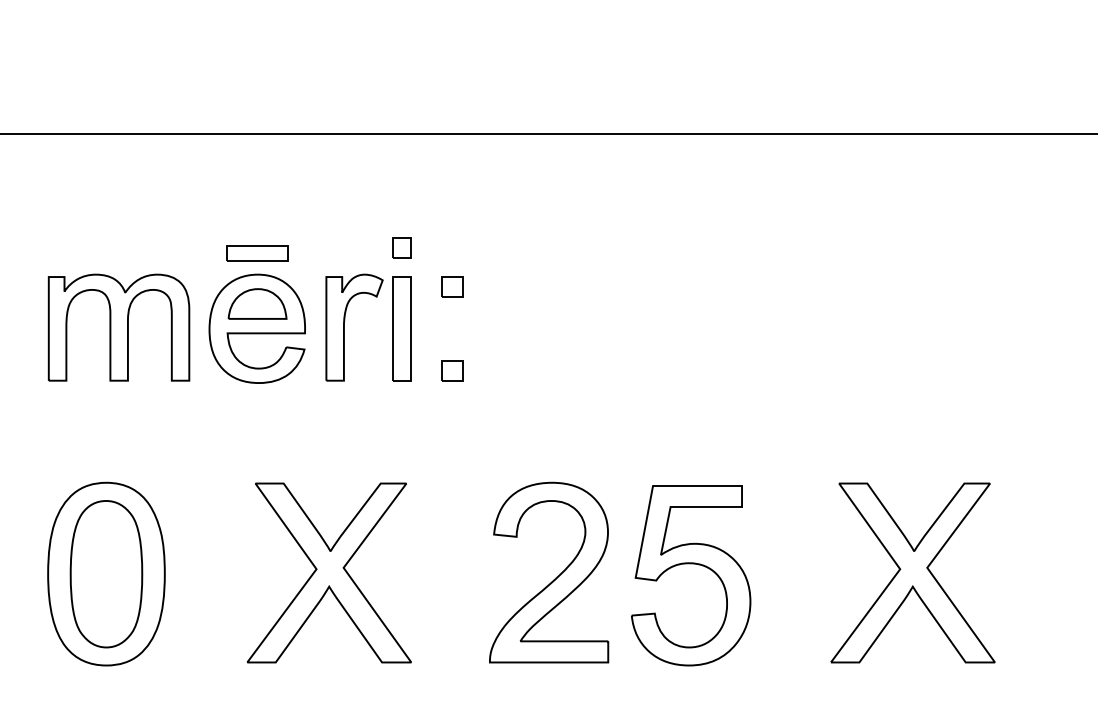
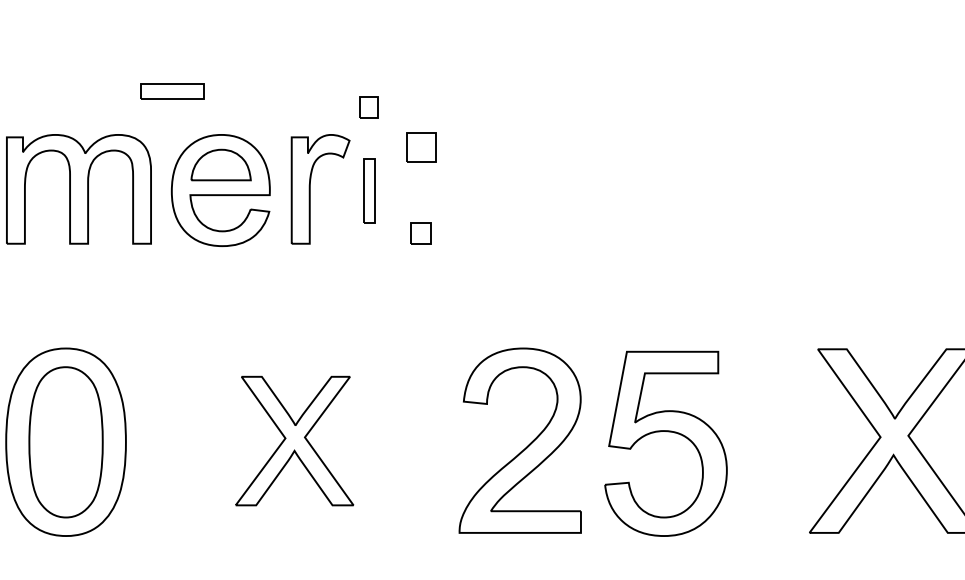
part: (257, 253) -> (172, 91), moved
part: (452, 286) -> (421, 147), size x1.4
part: (401, 328) -> (368, 190), size x0.6
part: (328, 572) -> (293, 440), size x0.7

